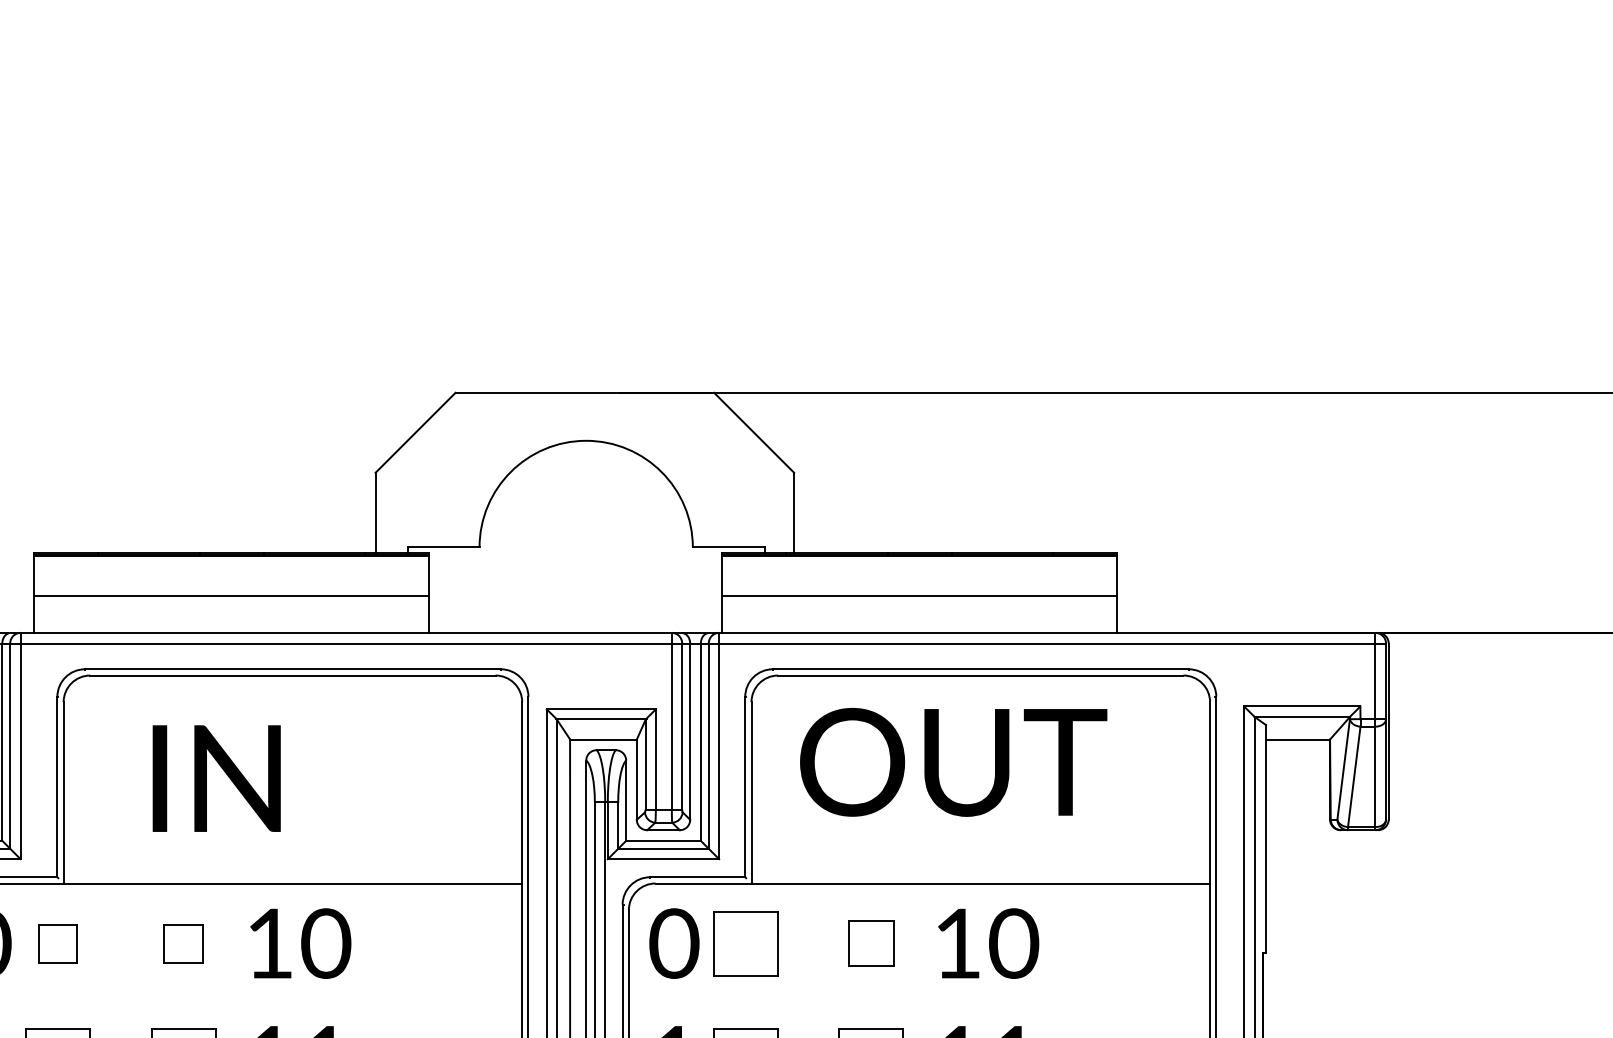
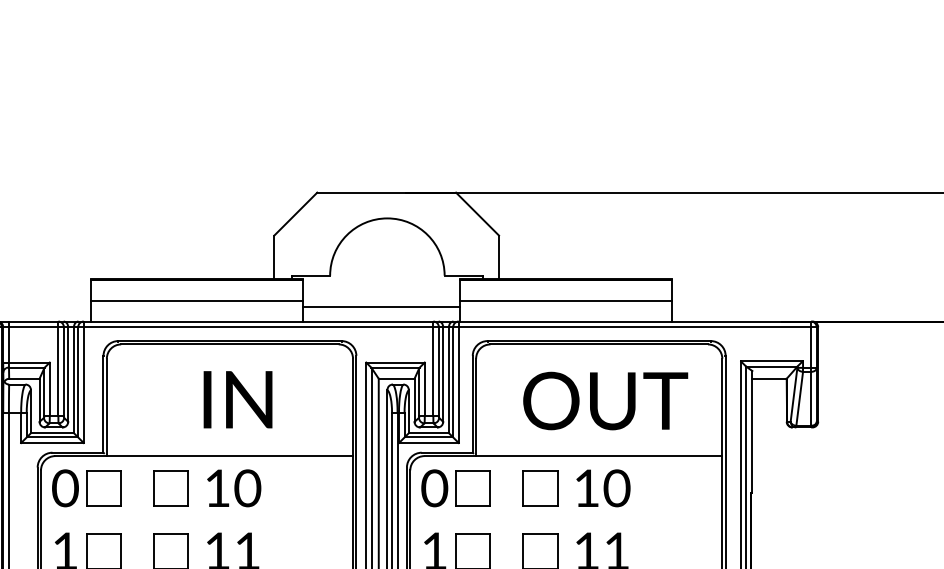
line: (575, 606) -> (381, 307), added
text: (953, 761) -> (605, 400), moved
text: (215, 778) -> (237, 399), moved
part: (57, 943) -> (103, 488), size x1.67
part: (182, 943) -> (170, 488), size x1.67
part: (871, 943) -> (540, 488), size x1.43

